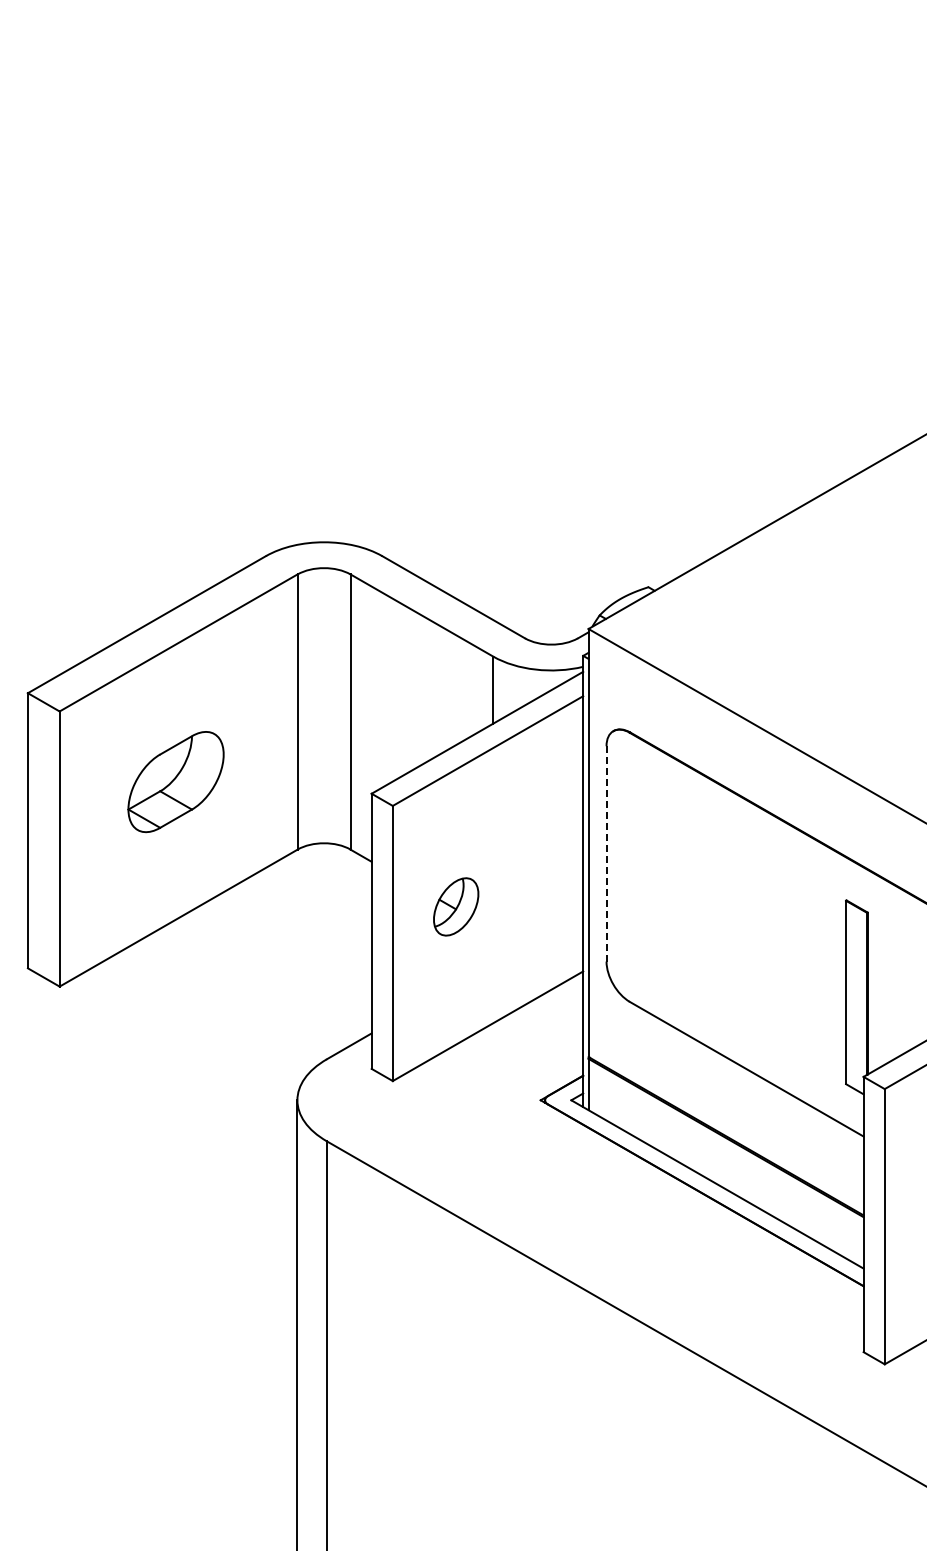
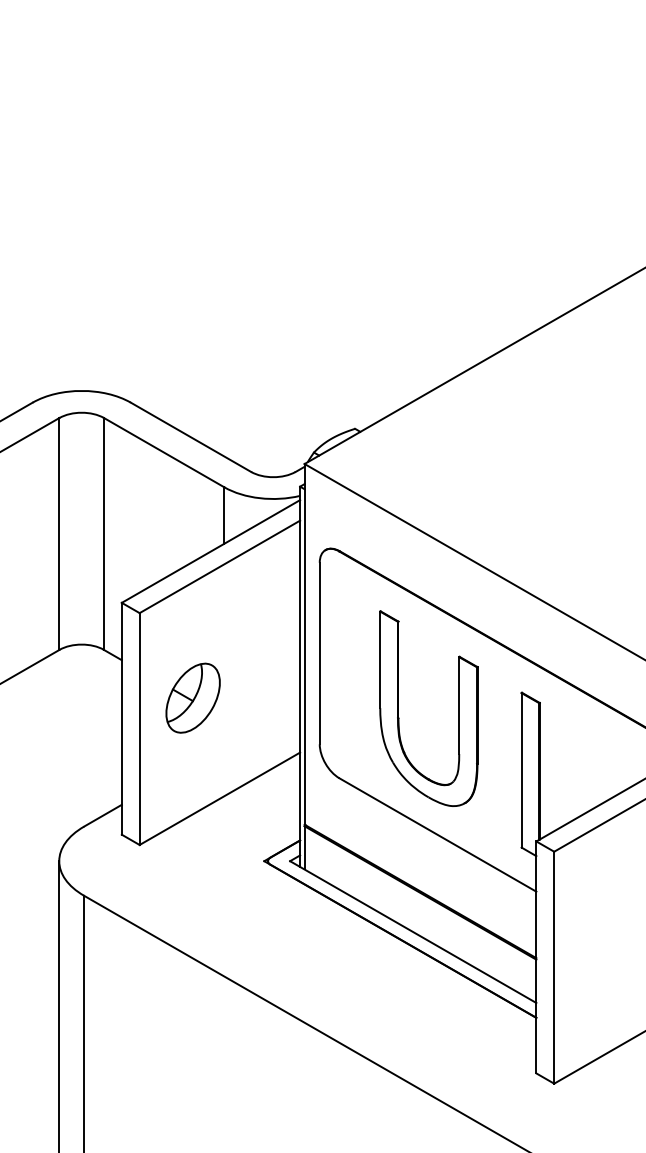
line: (606, 853) -> (319, 653), dashed -> solid
part: (455, 906) -> (192, 697), size x1.43
part: (700, 918) -> (398, 707), added

